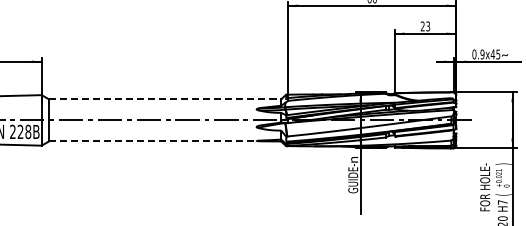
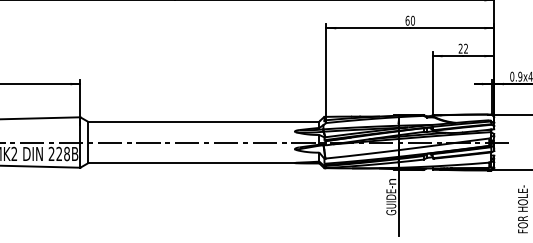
text: (428, 26) -> (466, 48), 23 -> 22
line: (165, 99) -> (203, 121), dashed -> solid
line: (165, 141) -> (203, 163), dashed -> solid

